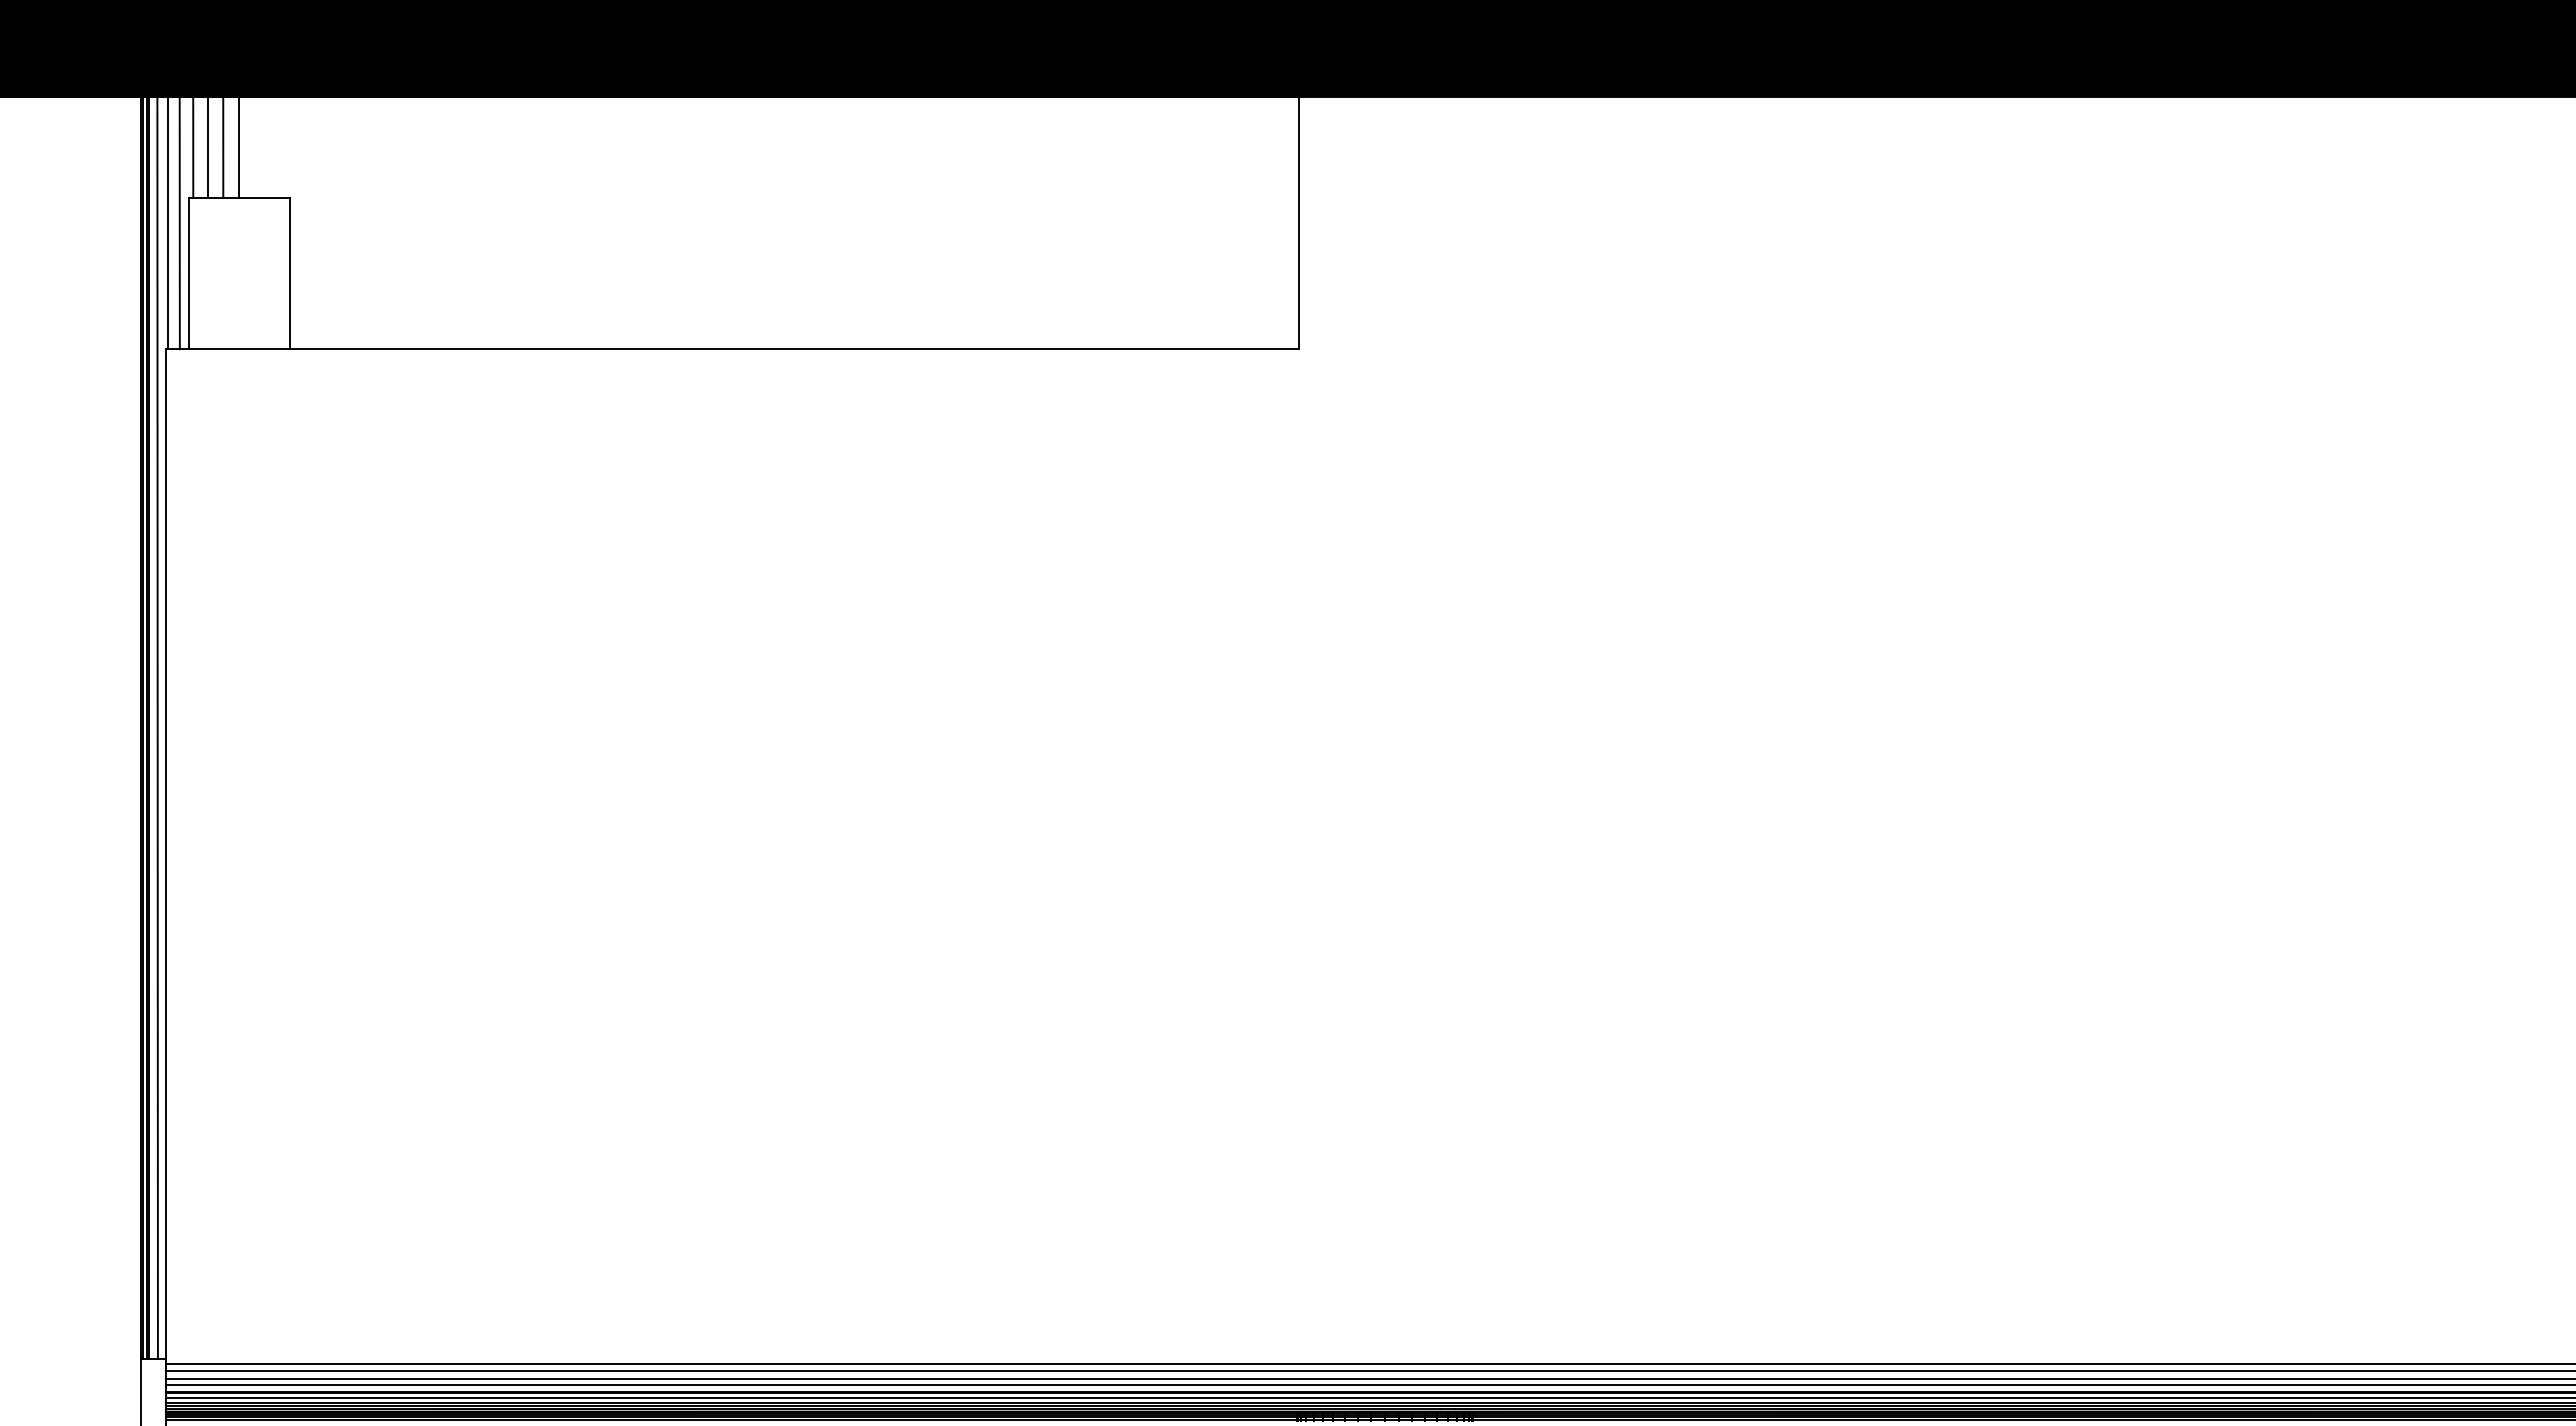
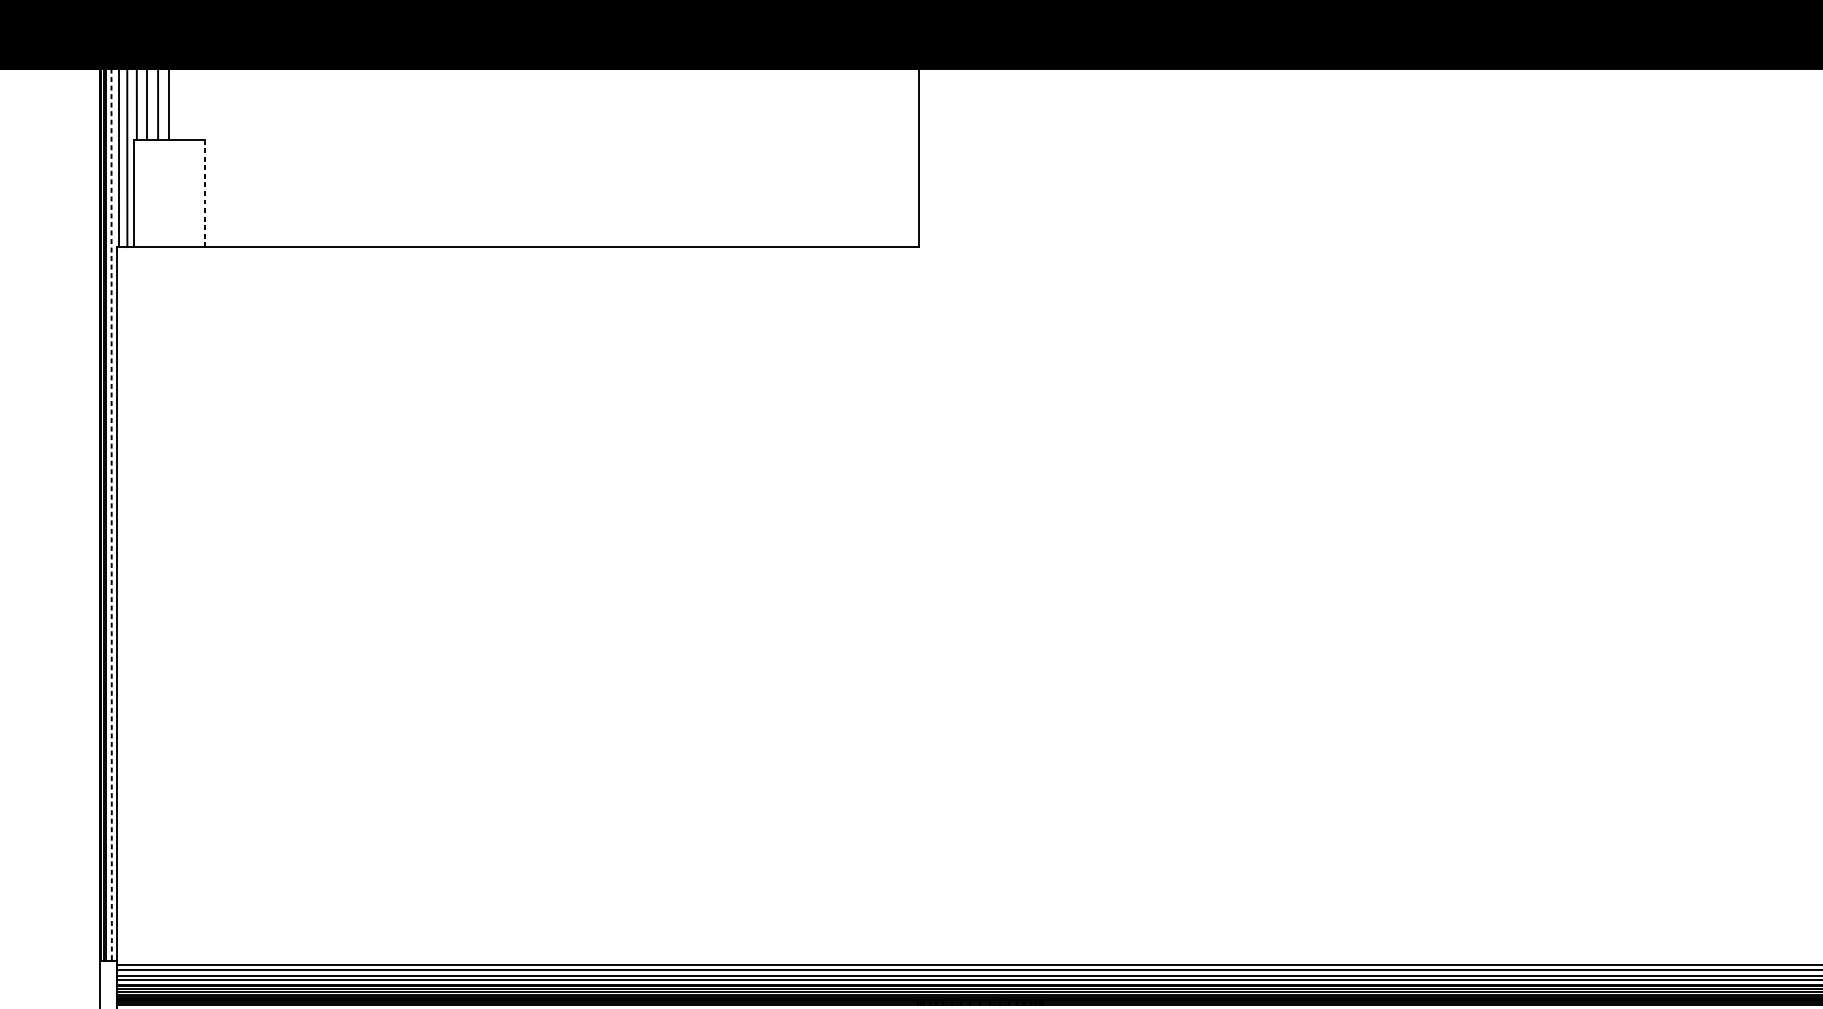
line: (289, 273) -> (204, 193), solid -> dashed
line: (157, 727) -> (111, 514), solid -> dashed

